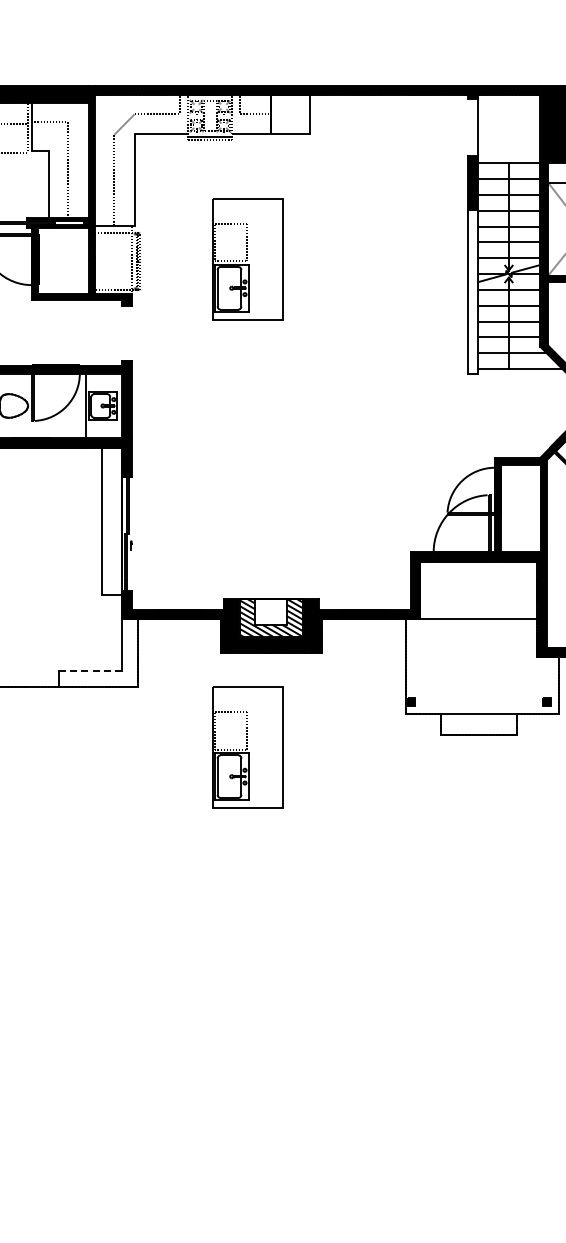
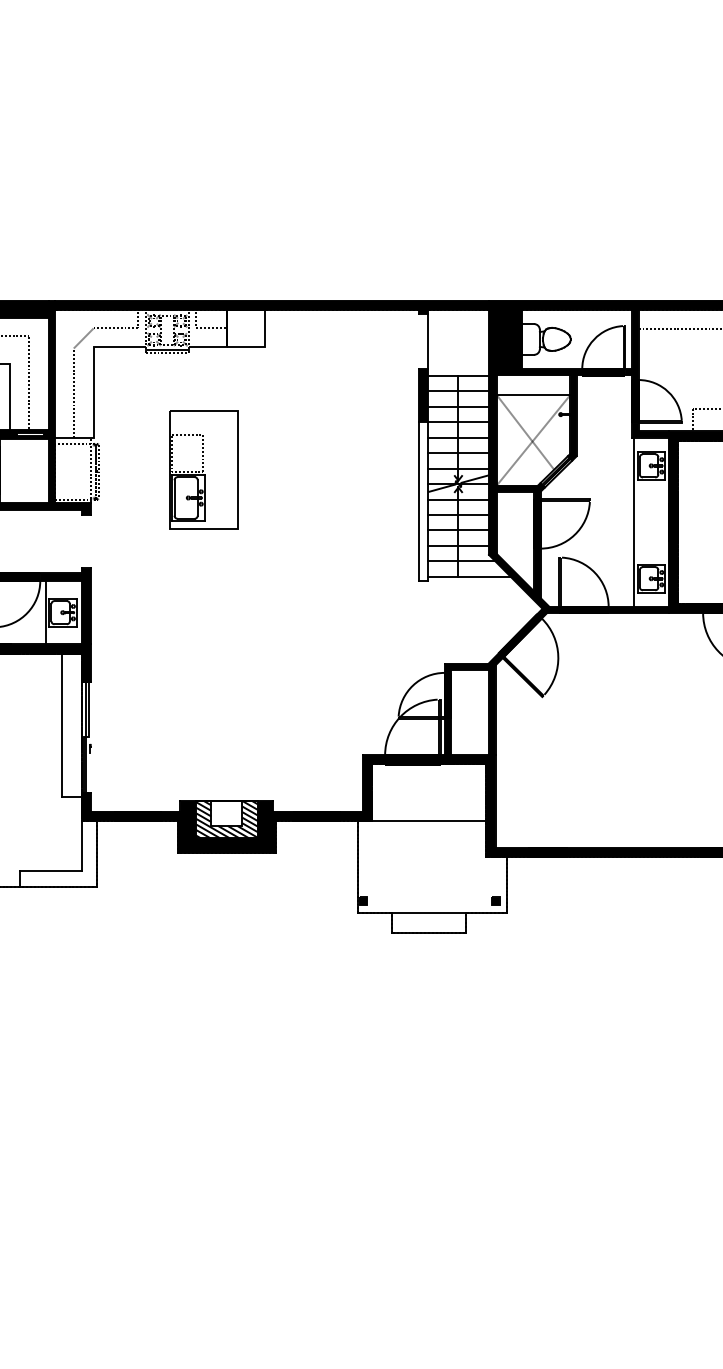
line: (90, 671) -> (50, 871), dashed -> solid
part: (247, 747) -> (203, 945), removed

